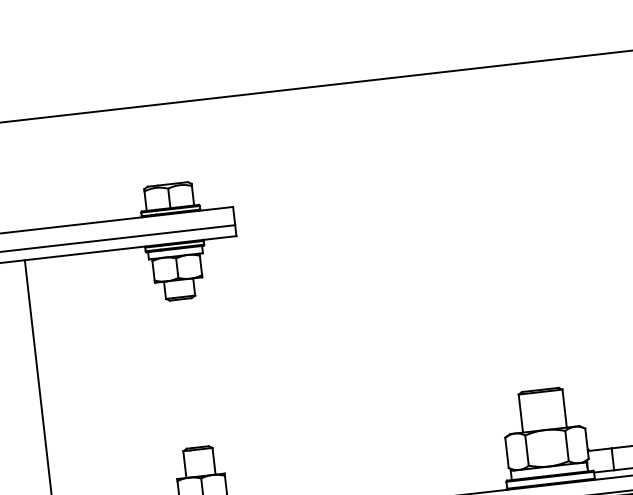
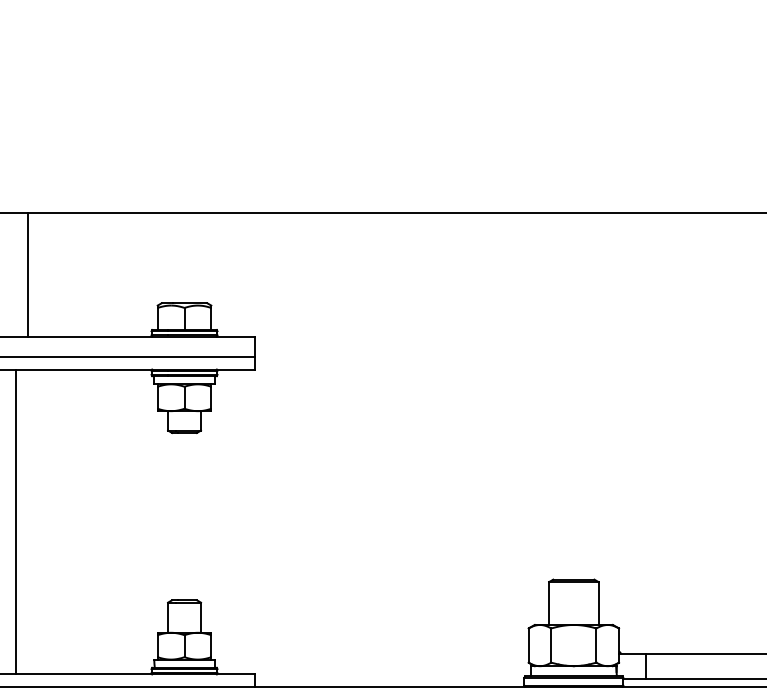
line: (25, 174) -> (27, 274), added

